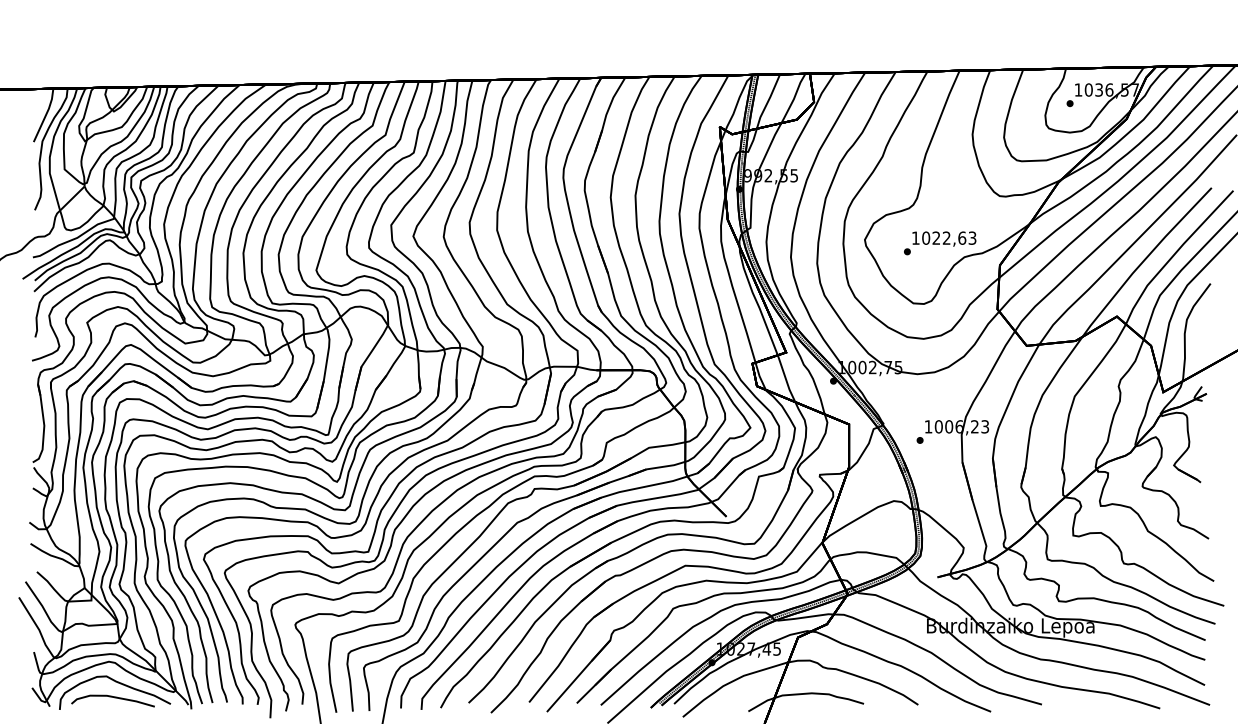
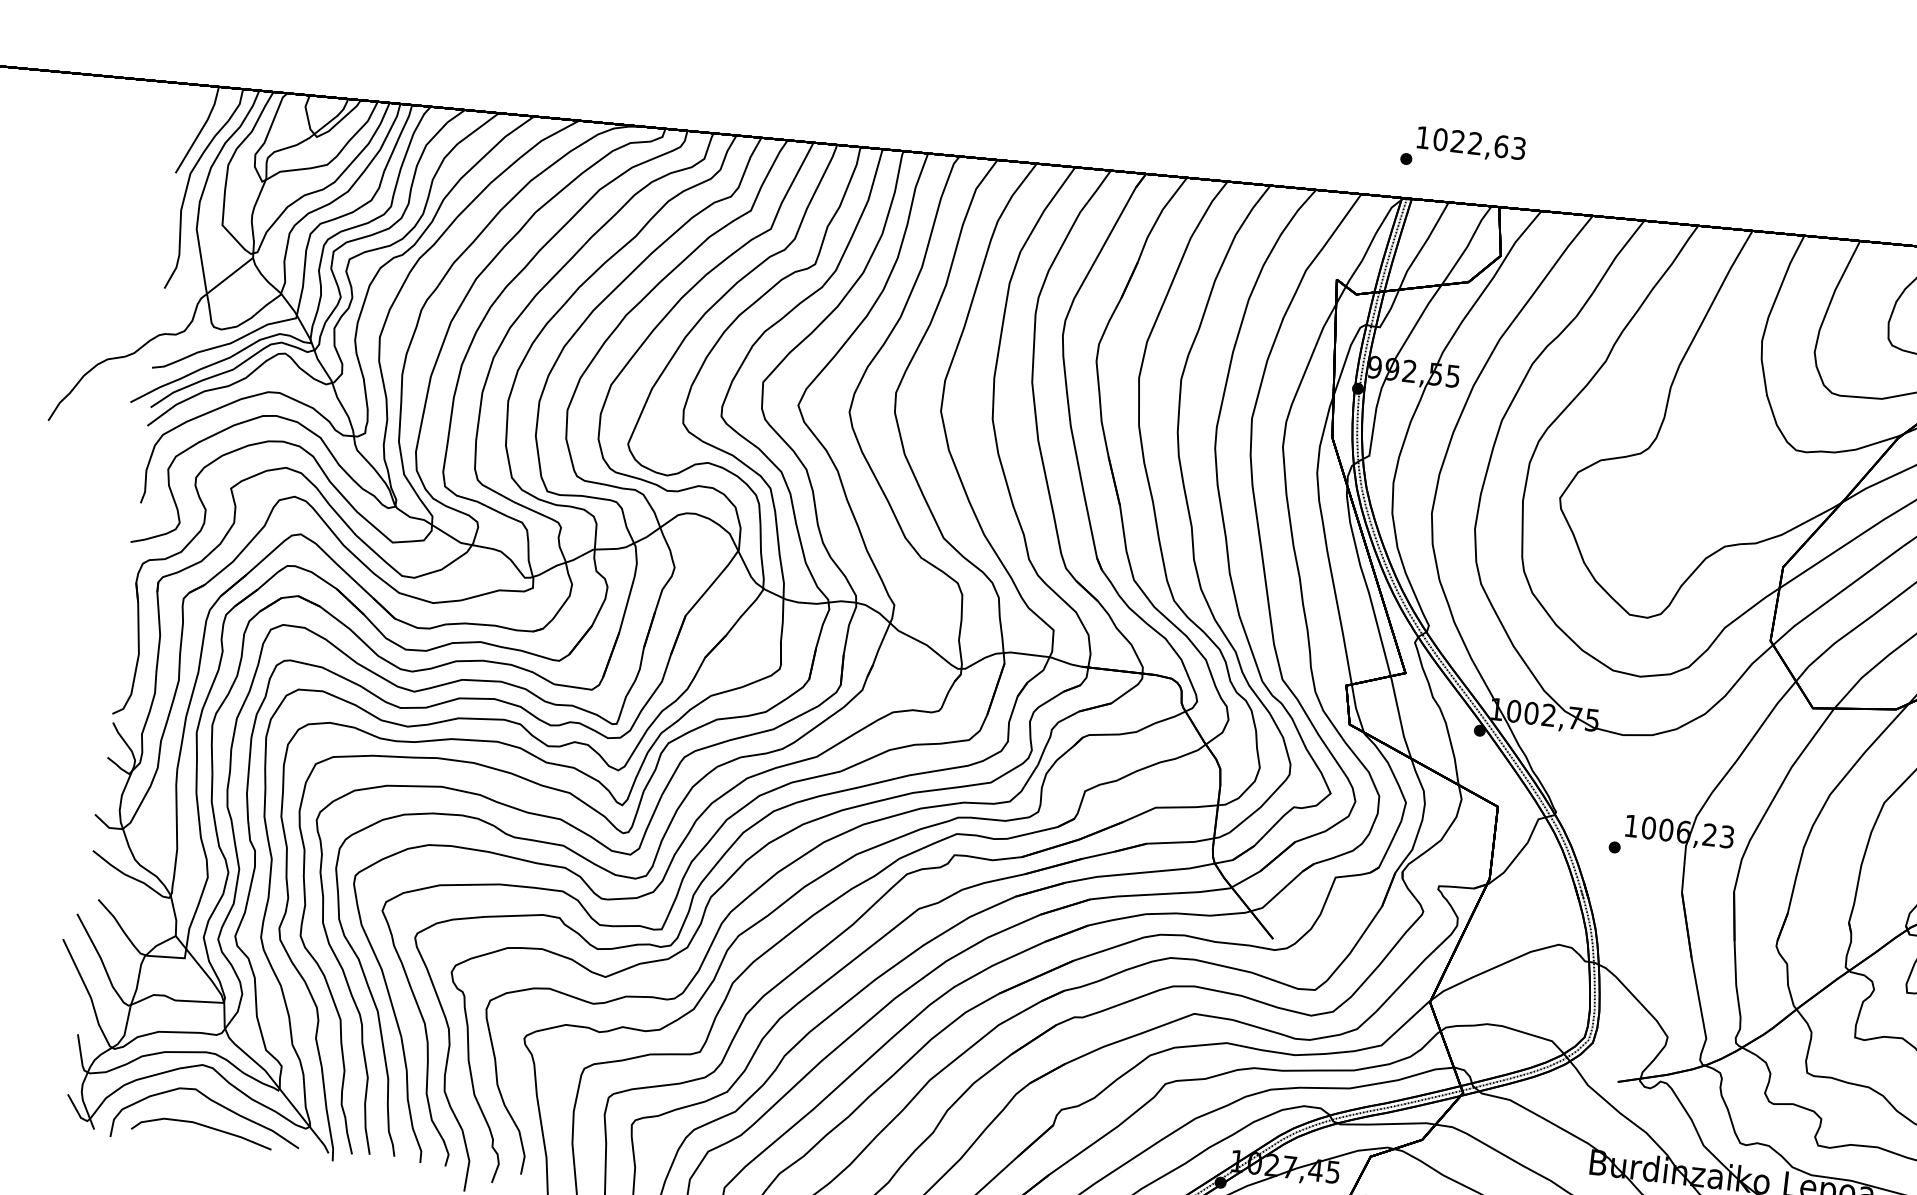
text: (940, 243) -> (1463, 151), moved

